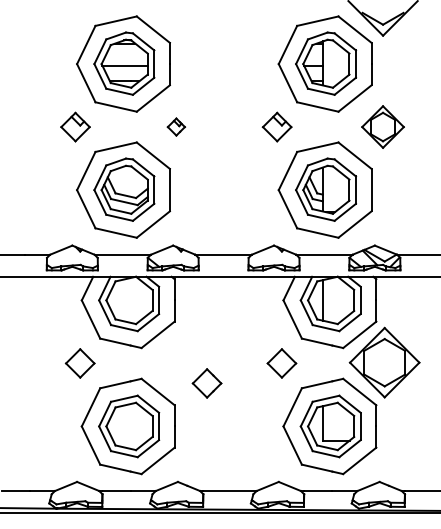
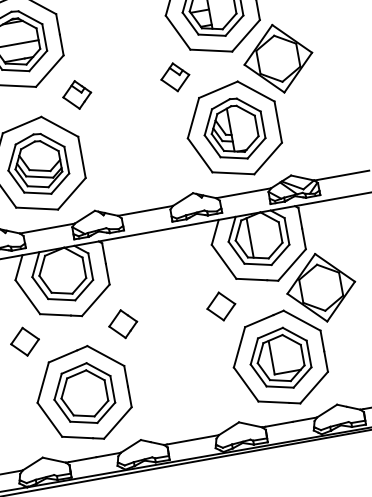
part: (176, 126) -> (77, 94), size x1.67
part: (382, 126) -> (277, 58), size x1.67
part: (206, 383) -> (122, 324), moved

